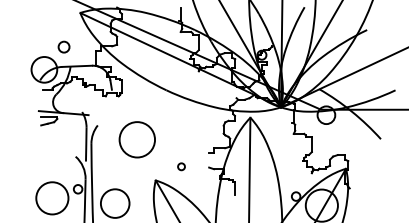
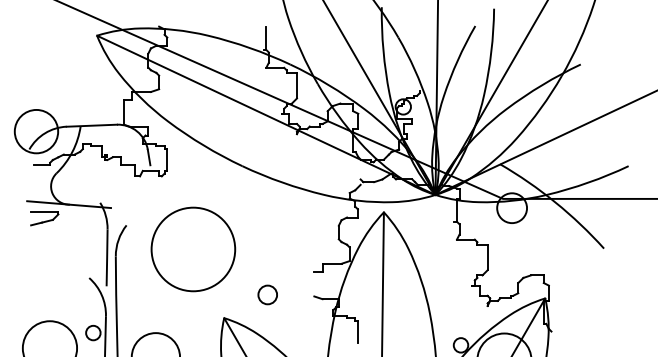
circle: (63, 46) -> (68, 92), removed
circle: (136, 139) -> (191, 249), size x1.4
circle: (181, 166) -> (267, 294), size x1.6

